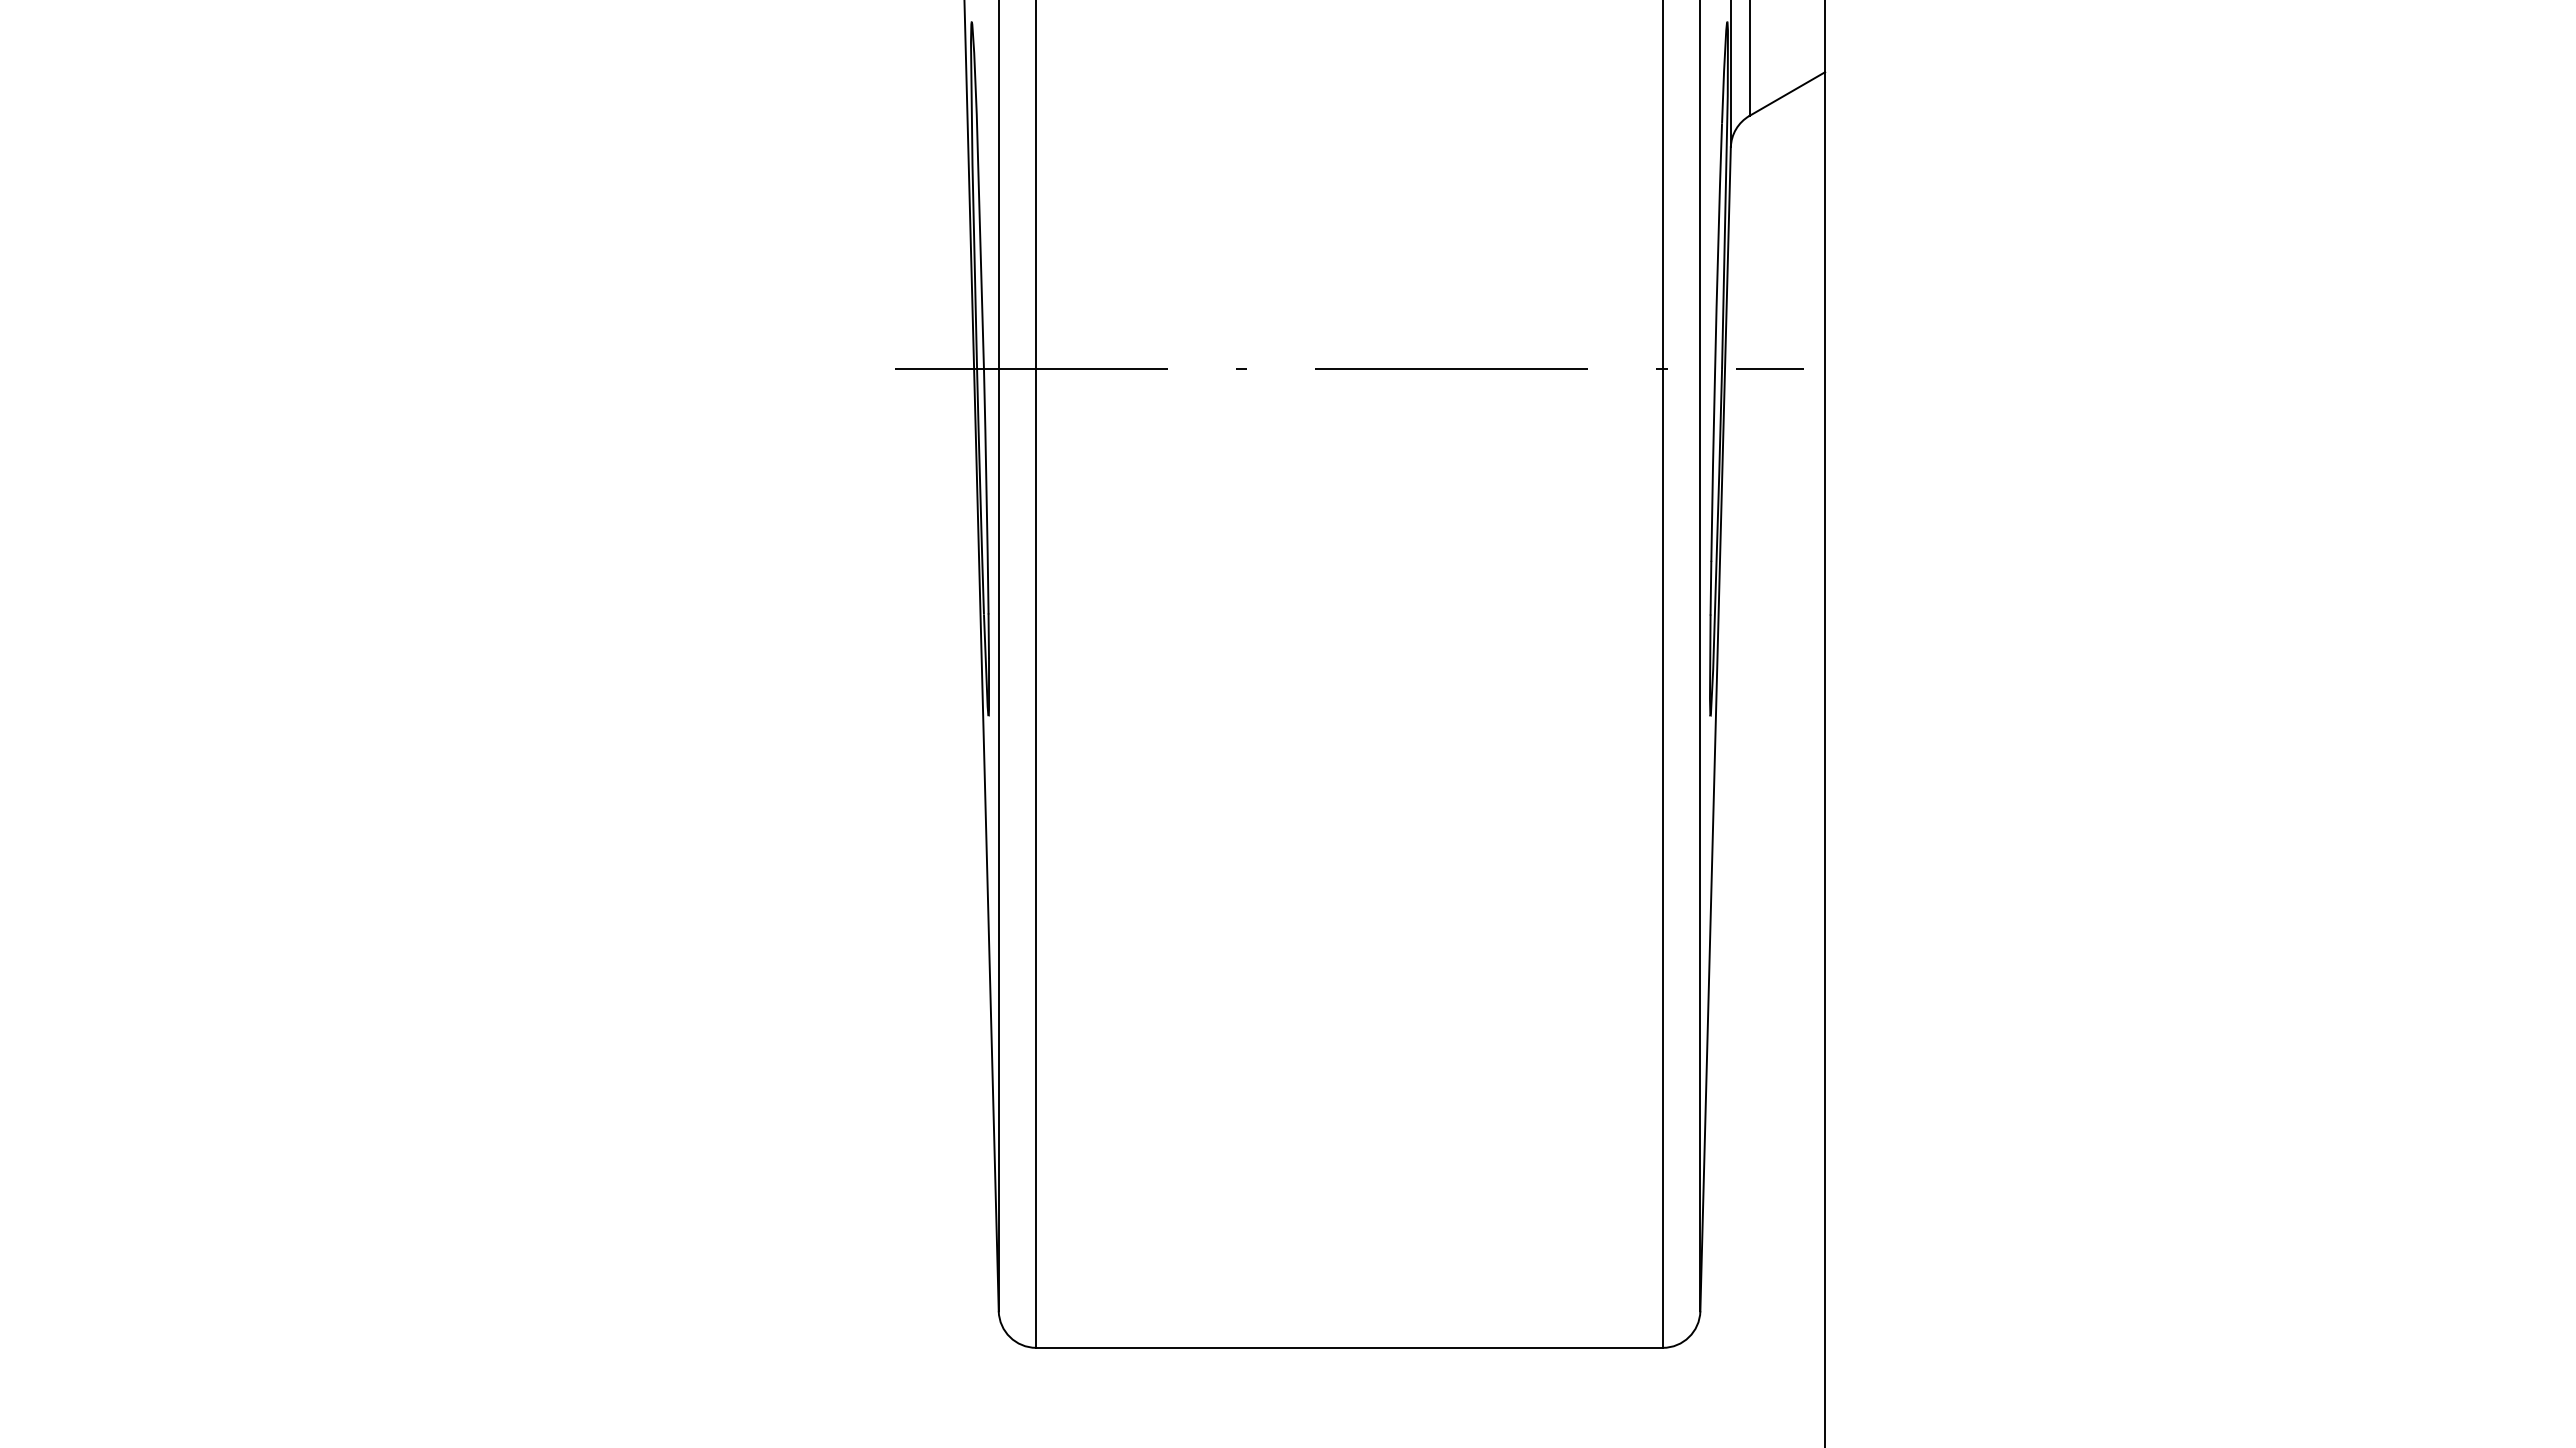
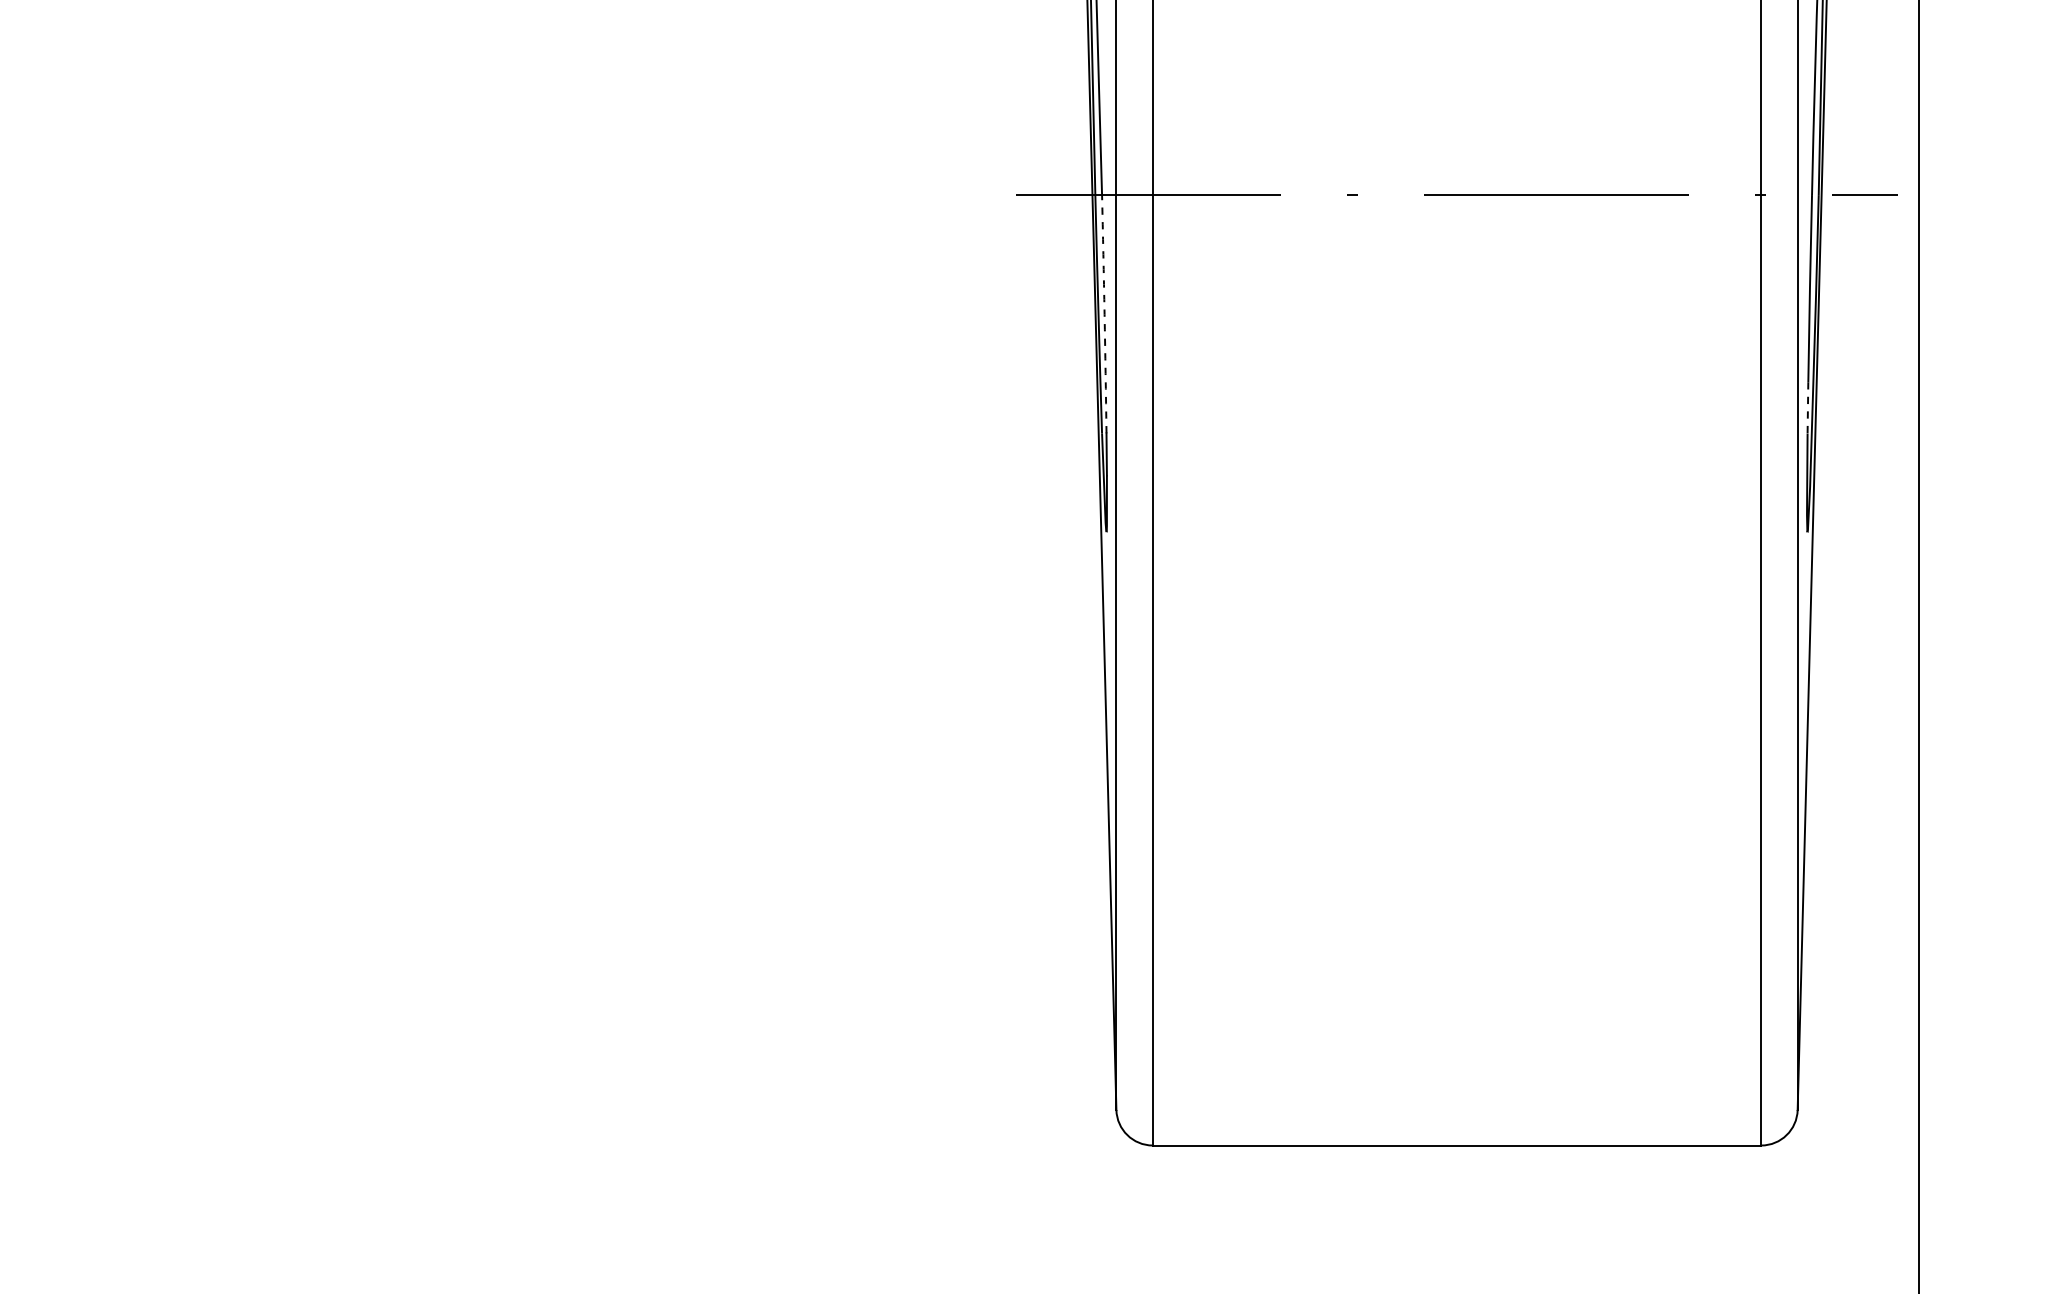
arc: (986, 491) -> (1104, 313), solid -> dashed
line: (1710, 588) -> (1807, 408), solid -> dashed

